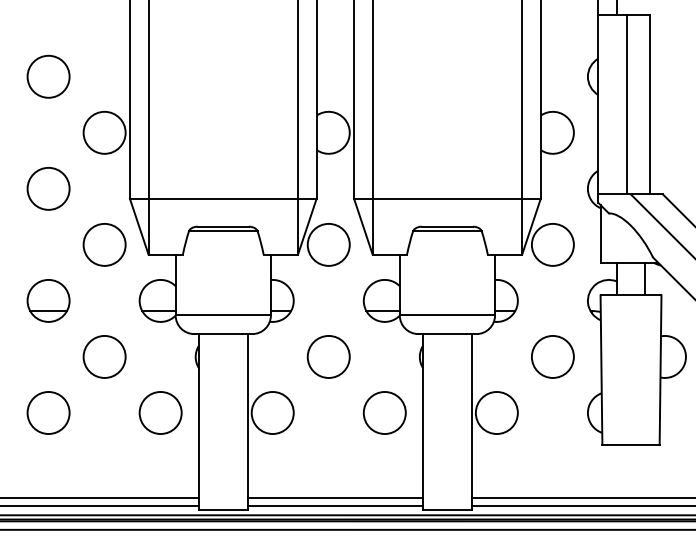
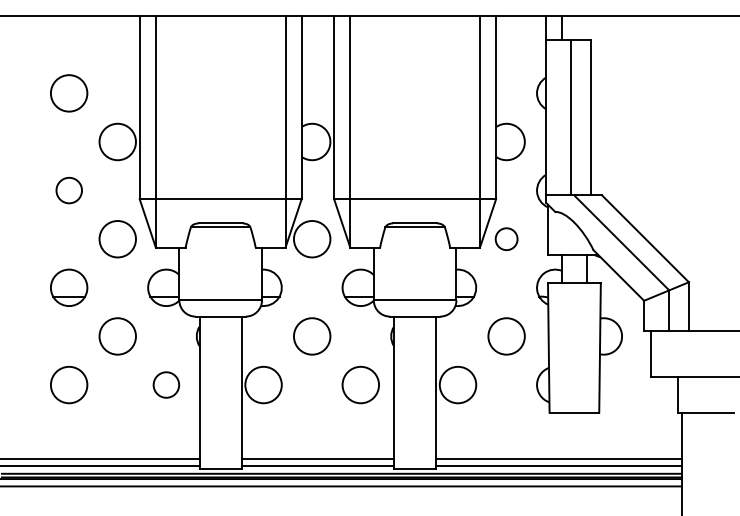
circle: (49, 188) -> (69, 190), size x0.7
circle: (552, 245) -> (506, 239), size x0.6
circle: (160, 412) -> (166, 384), size x0.7

